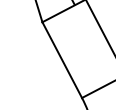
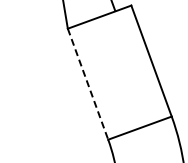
line: (62, 60) -> (88, 84), solid -> dashed

